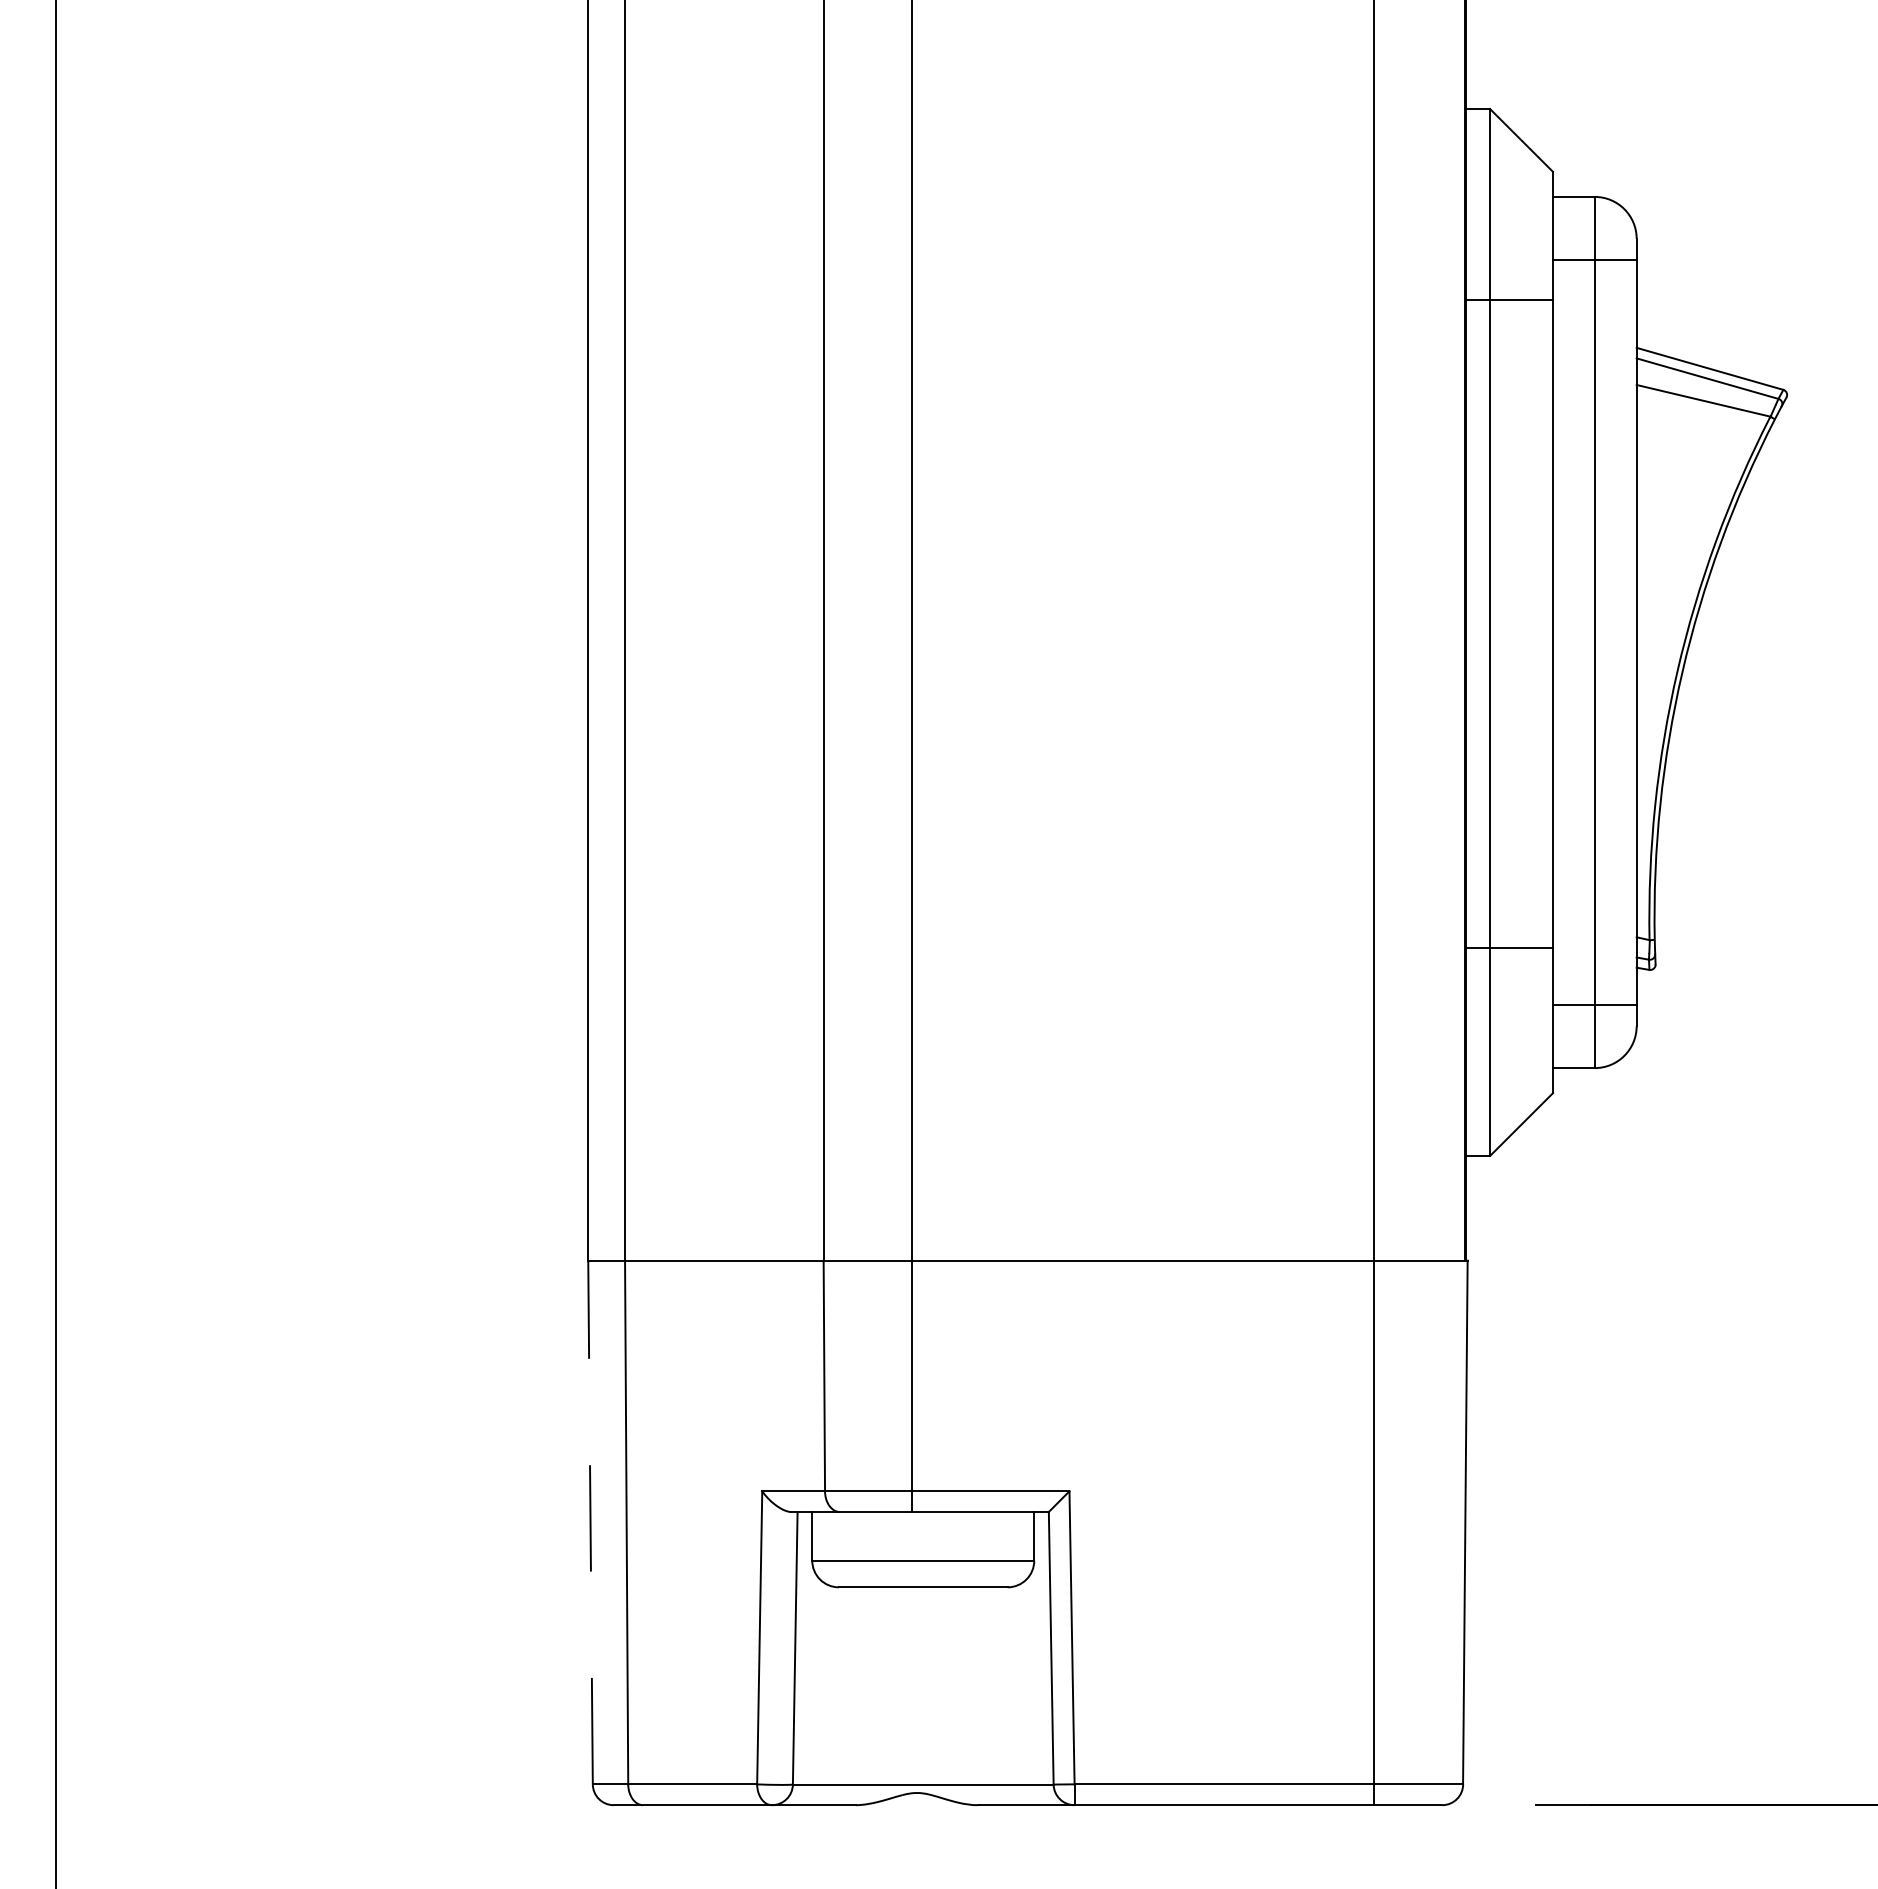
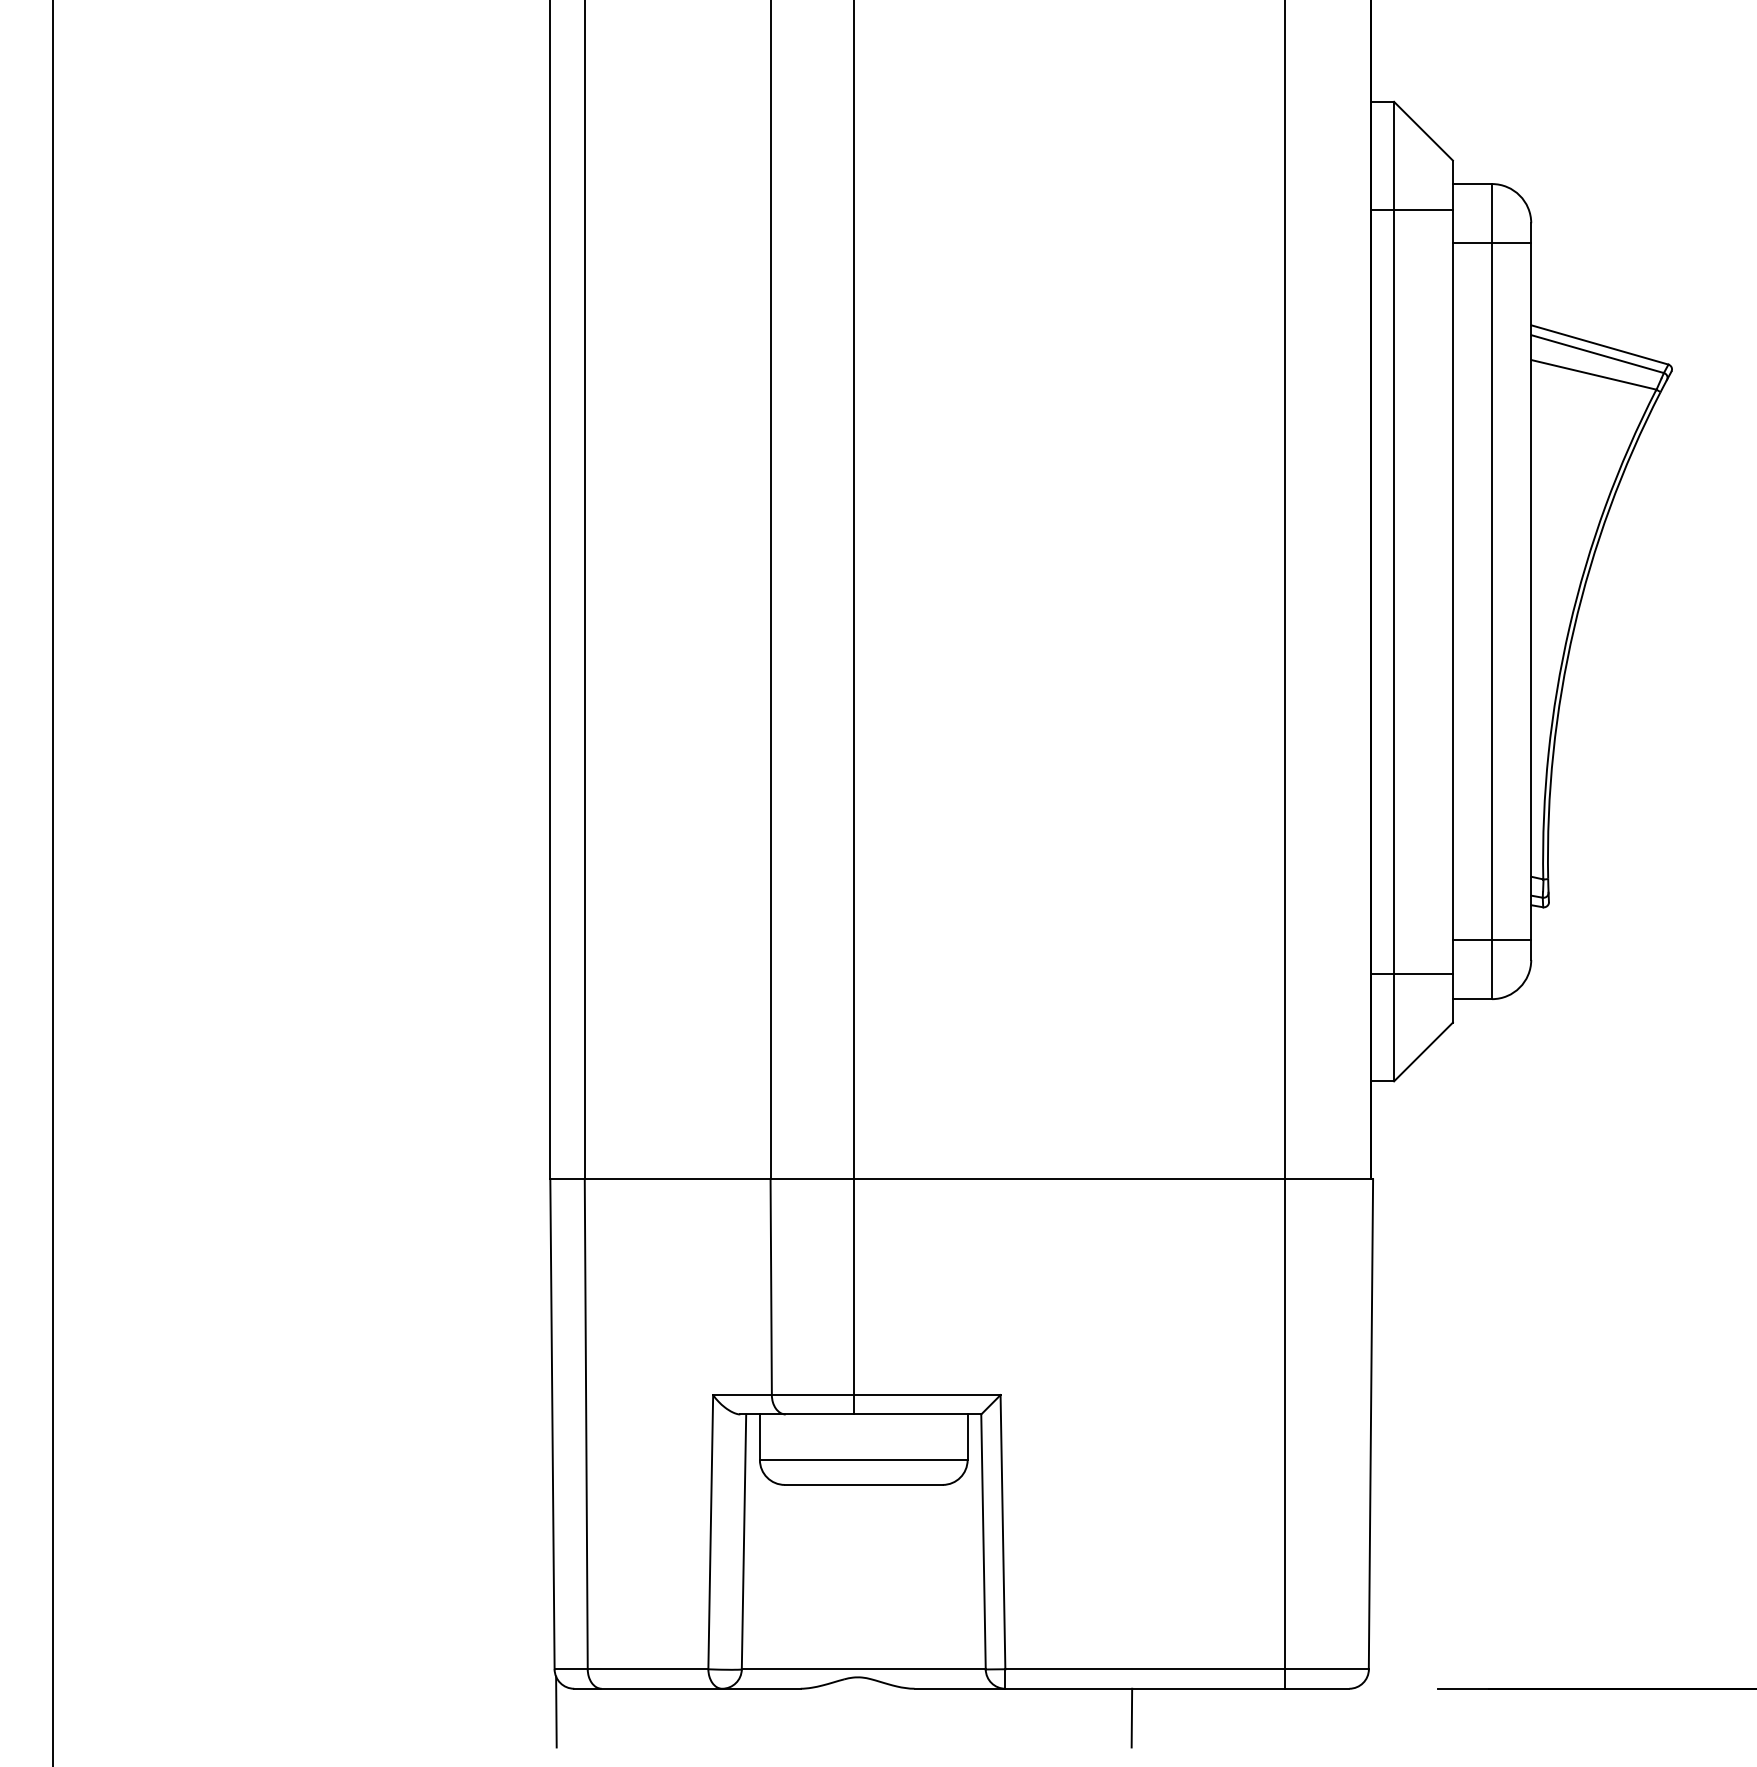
line: (1508, 300) -> (1411, 209), moved
line: (1508, 947) -> (1411, 973), moved
line: (590, 1522) -> (552, 1424), dashed -> solid
line: (594, 1829) -> (556, 1711), added
line: (1209, 1836) -> (1131, 1718), added

